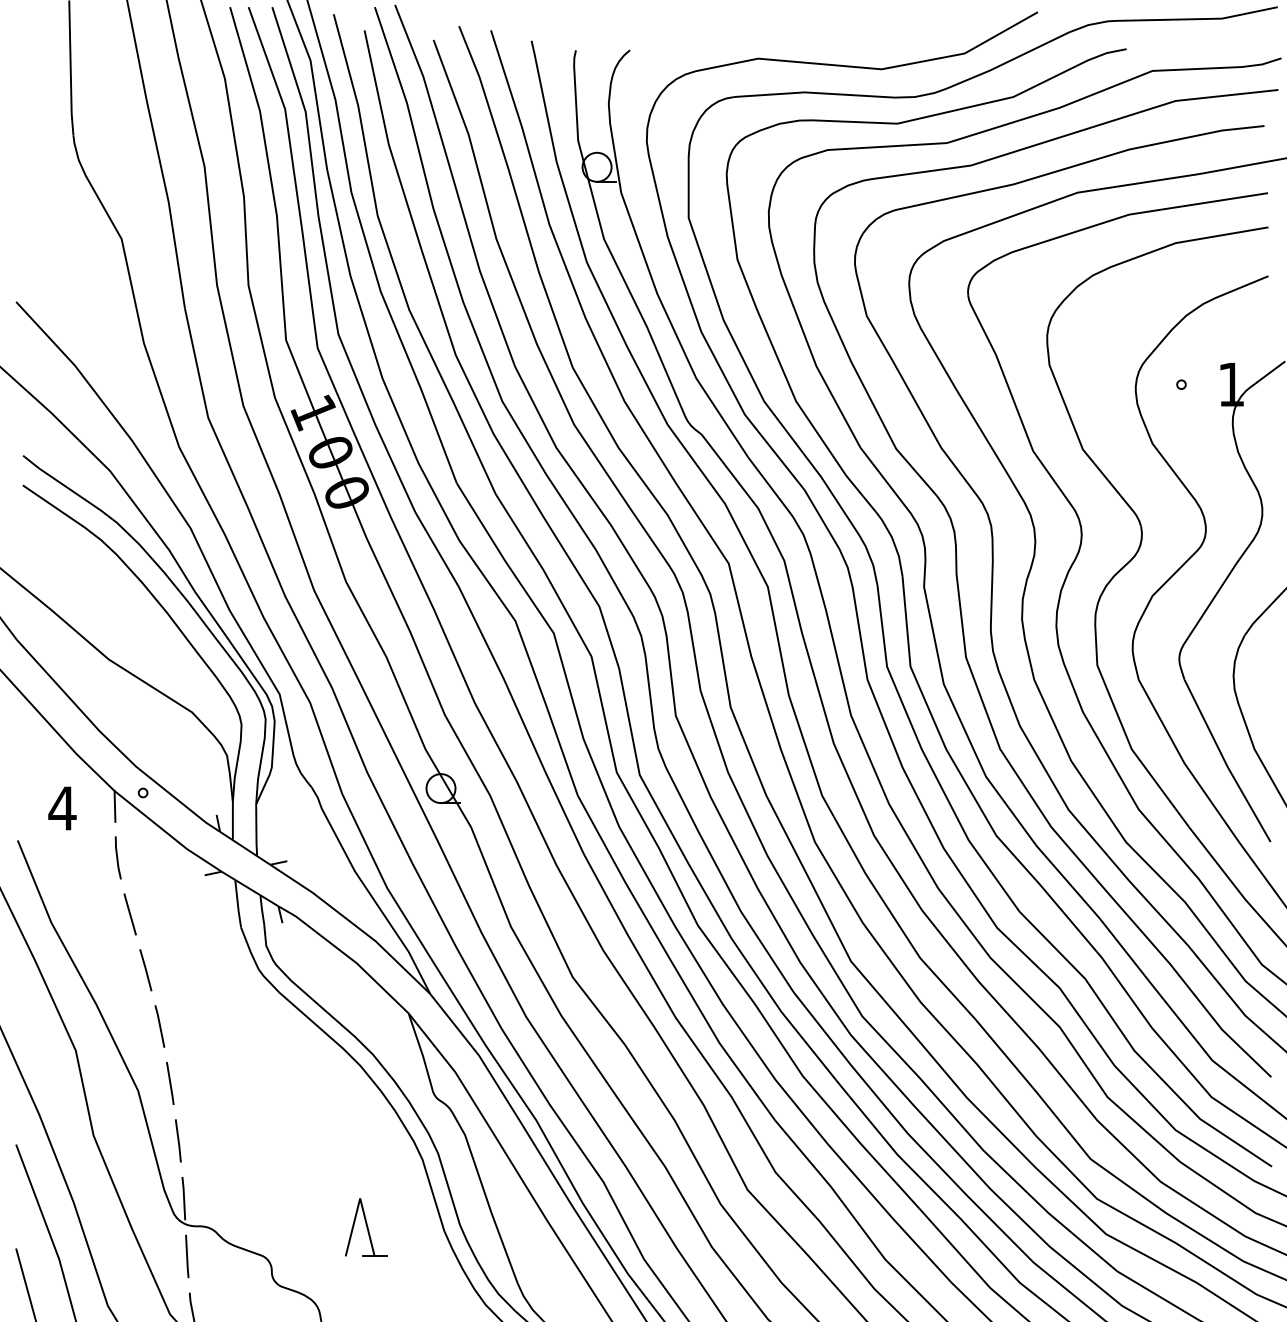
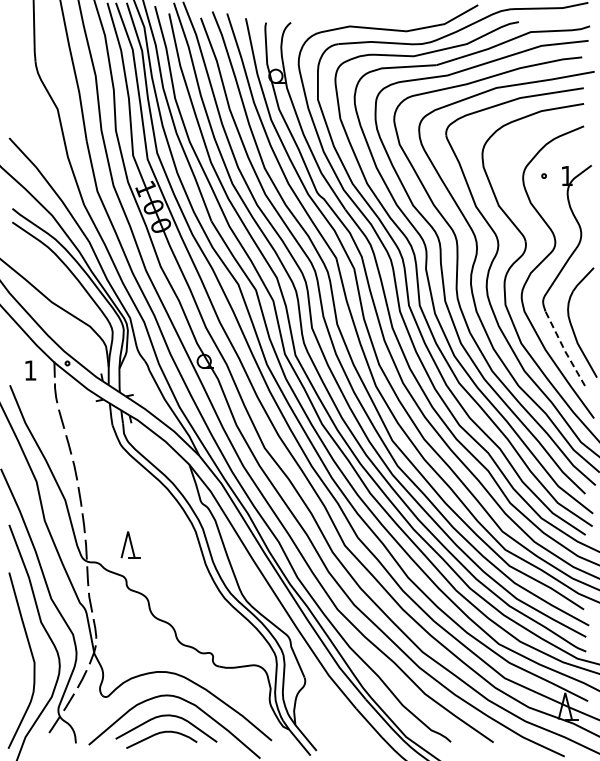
line: (1225, 762) -> (564, 349), solid -> dashed
text: (62, 808) -> (30, 370), 4 -> 1
part: (365, 1226) -> (130, 544), moved

